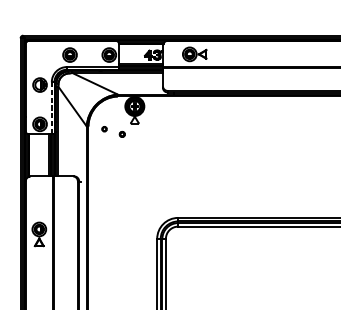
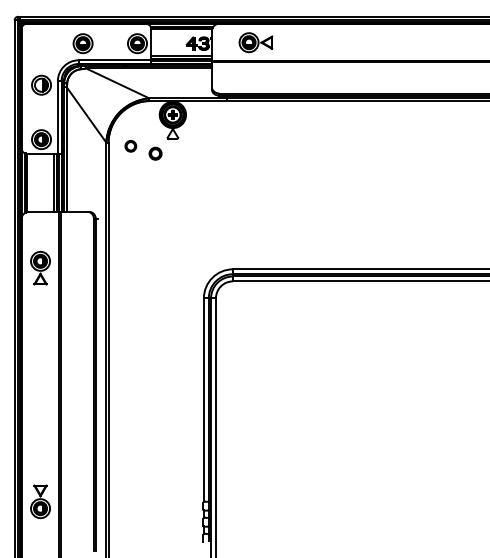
line: (51, 107) -> (57, 116), dashed -> solid
part: (104, 129) -> (130, 146), size x1.67
circle: (122, 134) -> (155, 153), size x1.67
part: (39, 233) -> (40, 267), moved

